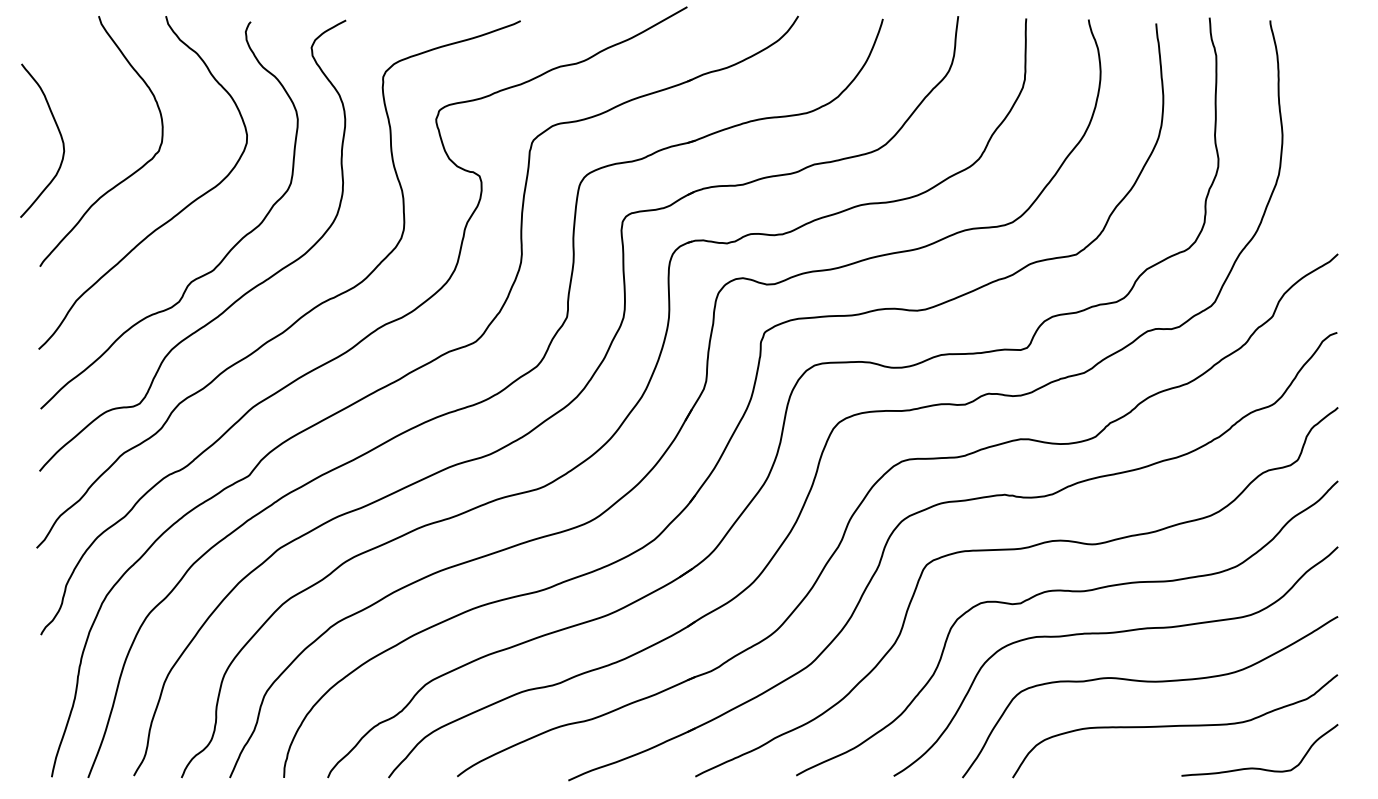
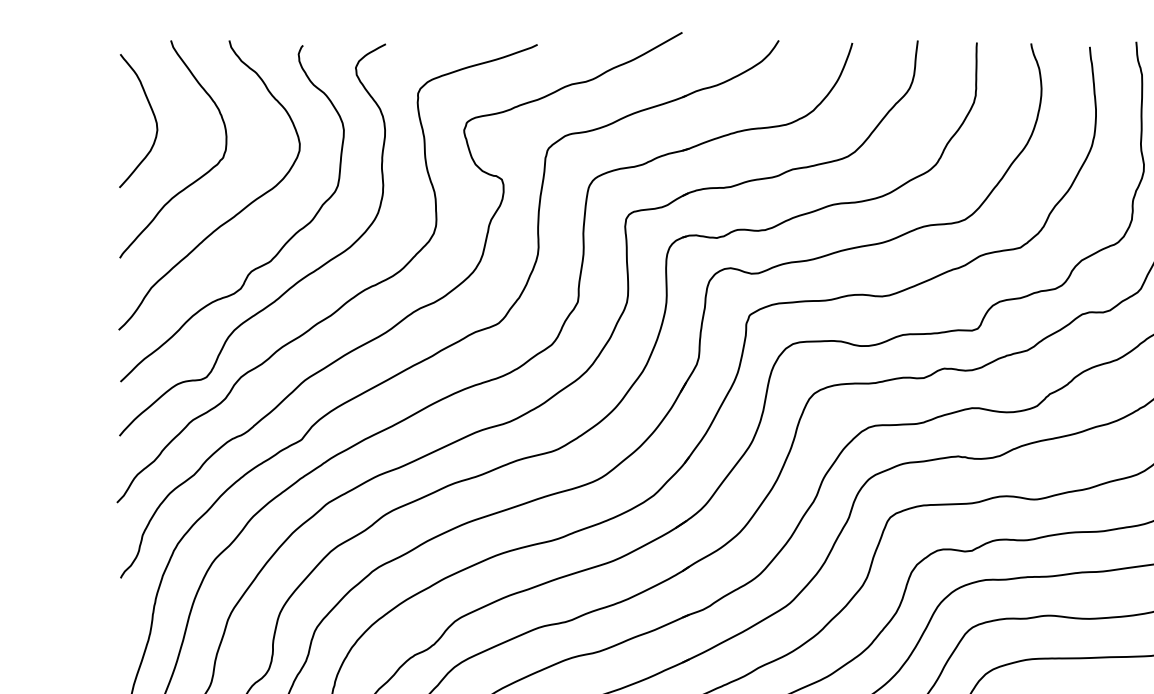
curve: (59, 134) -> (153, 115), moved

